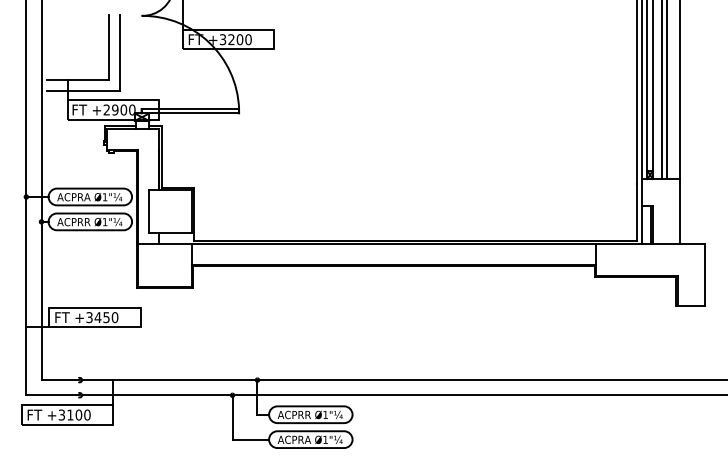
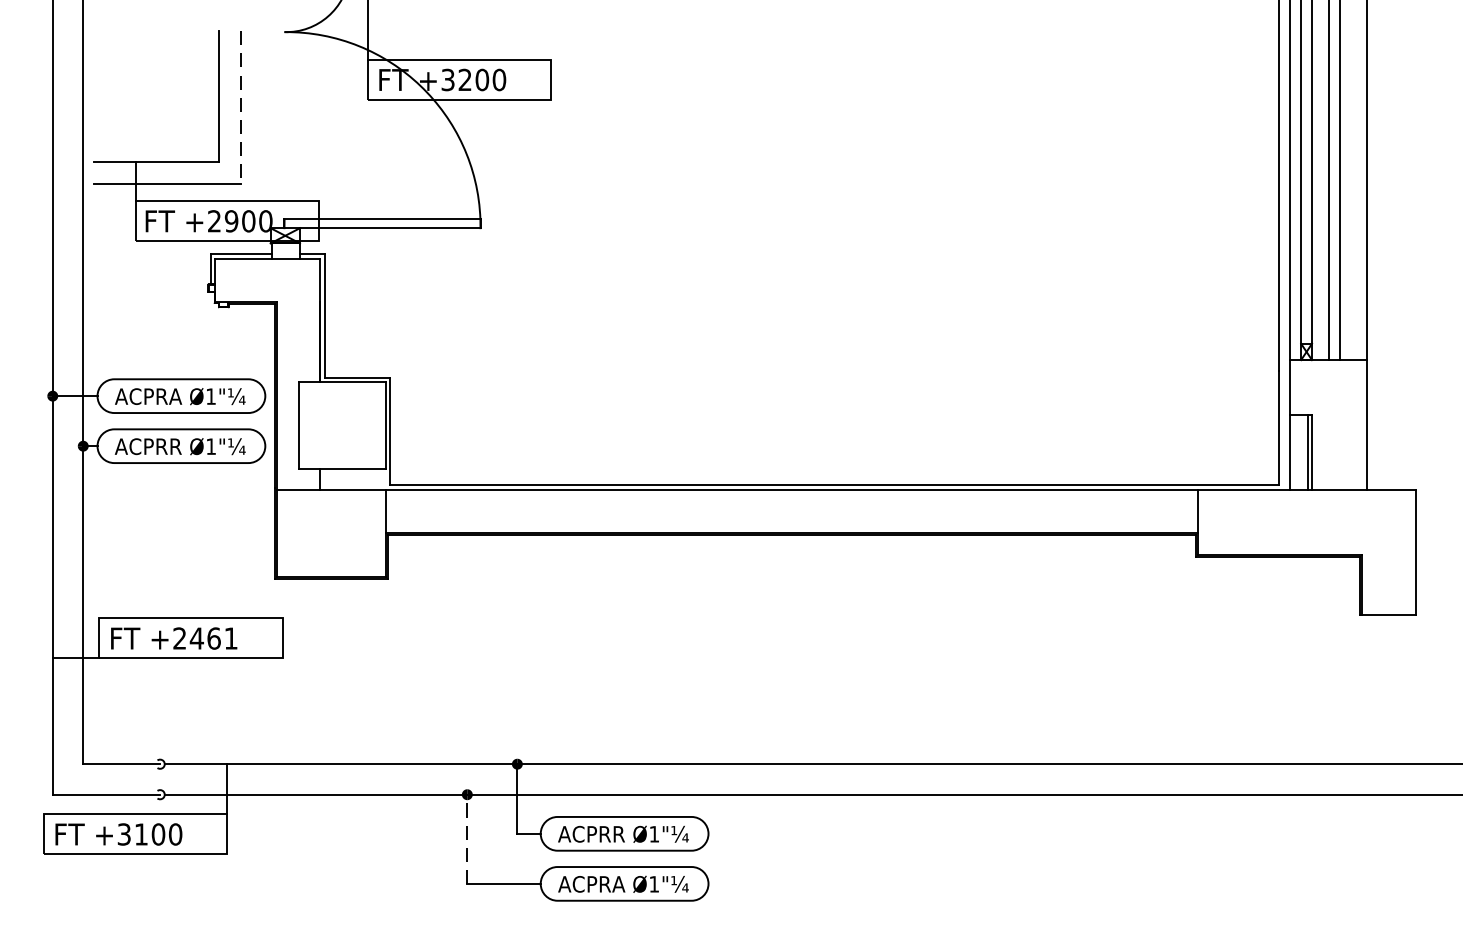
line: (120, 53) -> (242, 107), solid -> dashed
text: (102, 317) -> (205, 638), +3450 -> +2461
line: (232, 416) -> (467, 837), solid -> dashed

